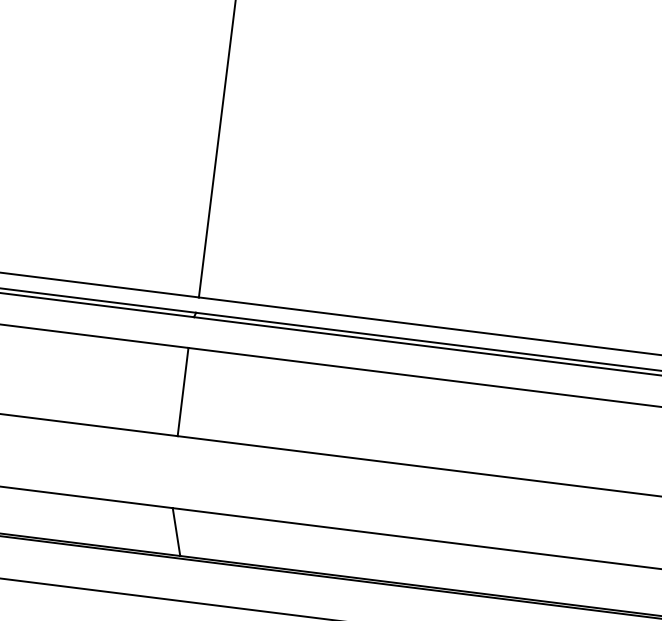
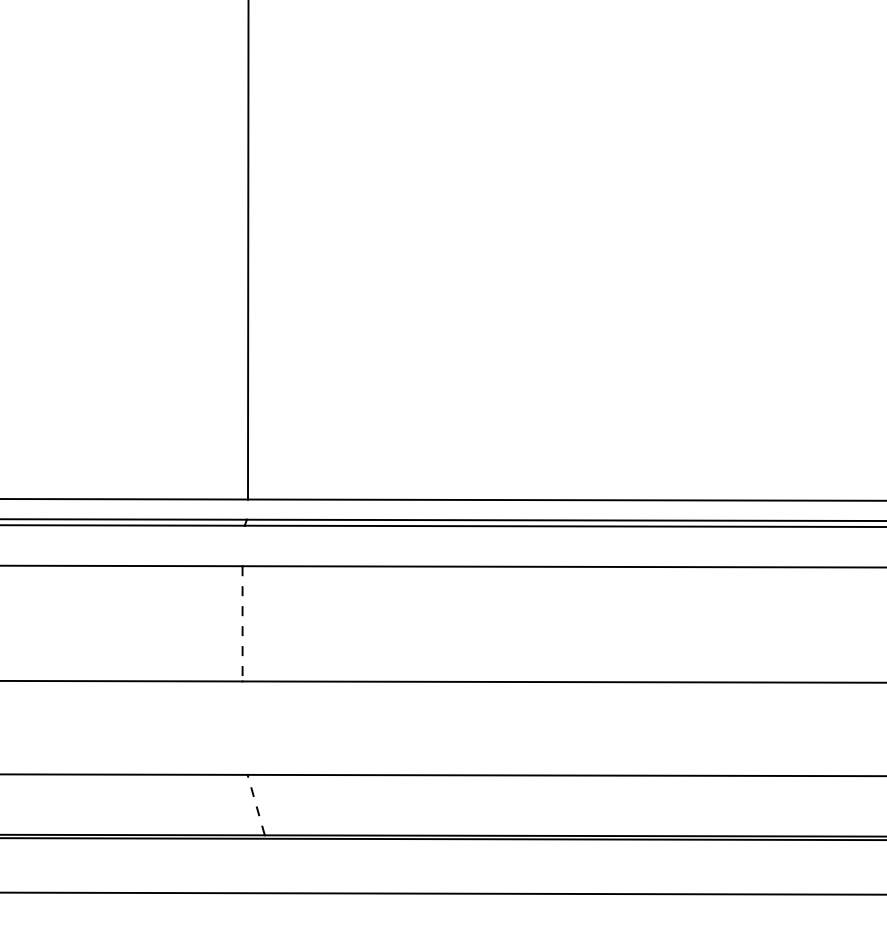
line: (183, 391) -> (242, 623), solid -> dashed
line: (176, 531) -> (256, 804), solid -> dashed

